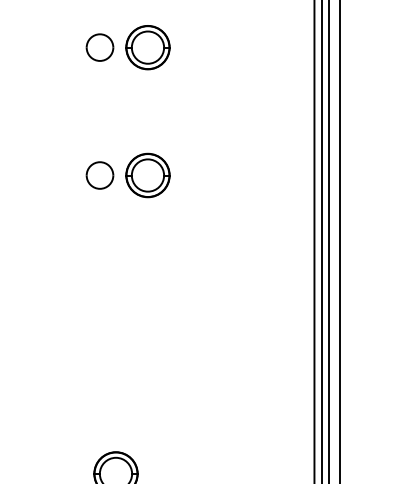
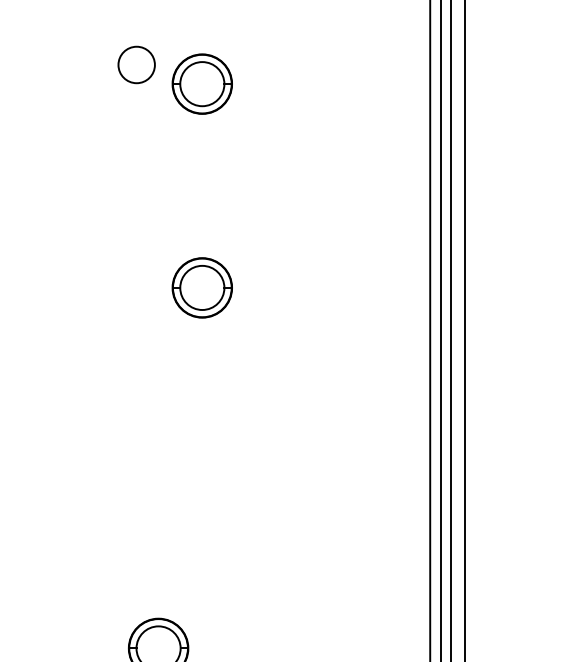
part: (147, 47) -> (201, 83), moved
part: (99, 175) -> (135, 239), removed
part: (147, 175) -> (201, 287), moved

